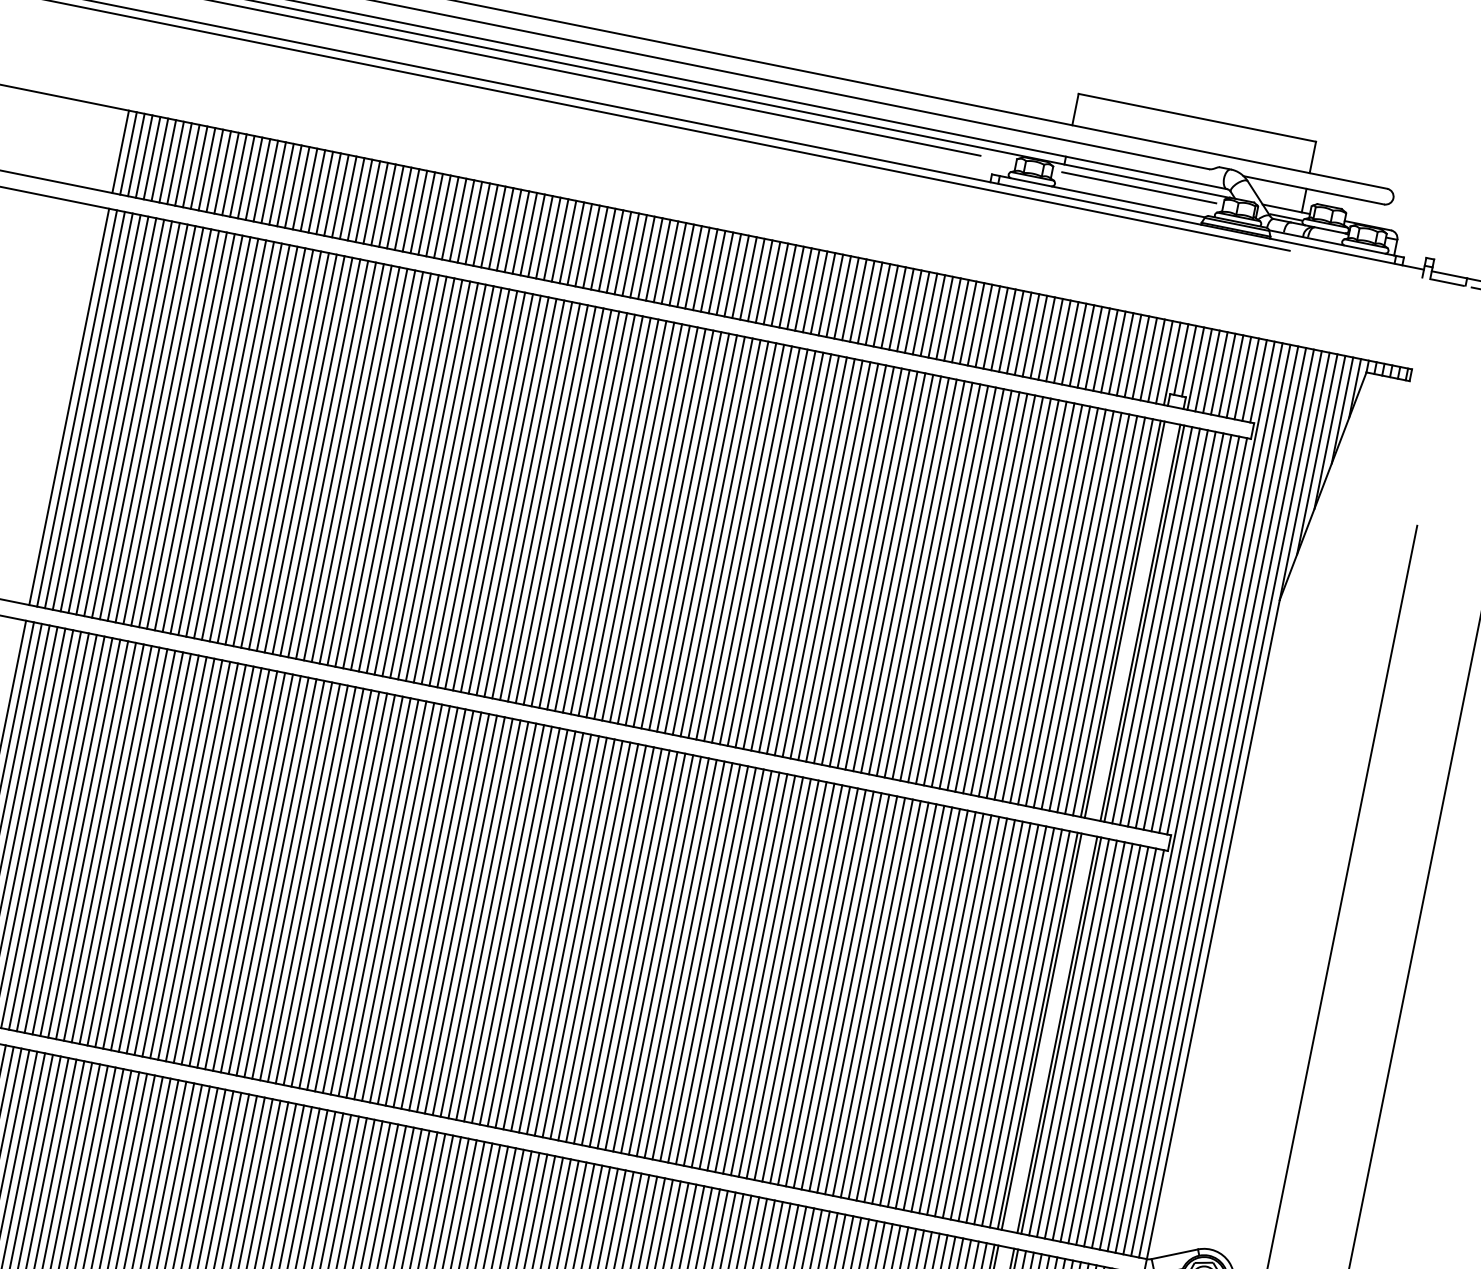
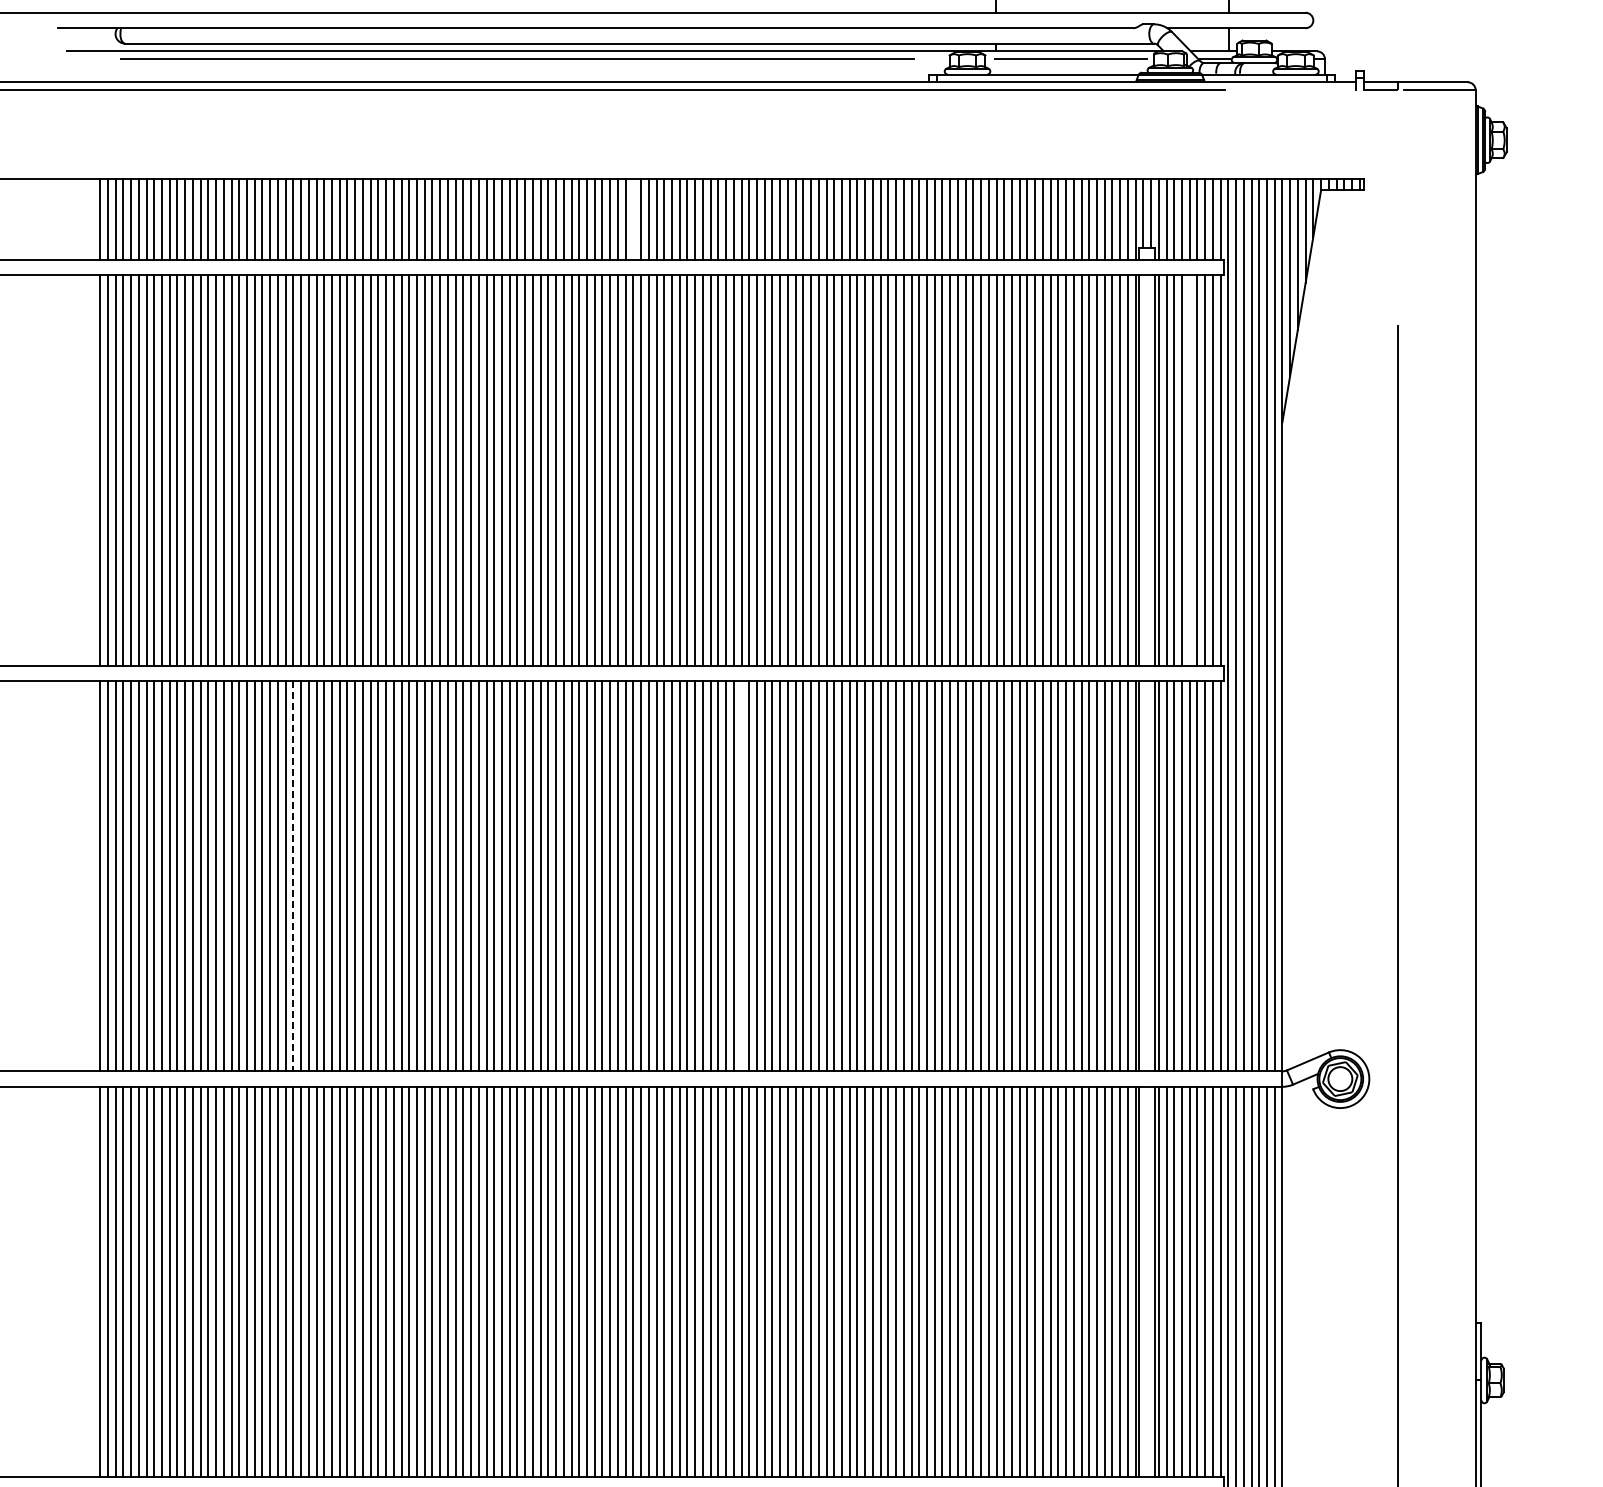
line: (662, 261) -> (633, 219), removed
line: (1175, 629) -> (1189, 470), removed
line: (182, 858) -> (293, 876), solid -> dashed
line: (637, 950) -> (741, 876), removed

